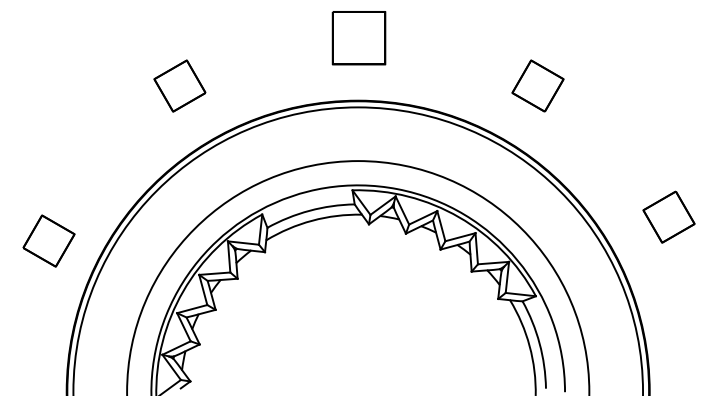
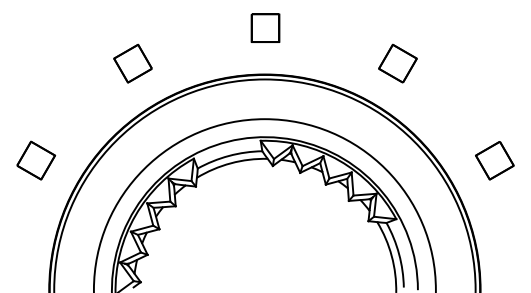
part: (358, 37) -> (265, 27), size x0.71
part: (48, 240) -> (35, 160), moved

